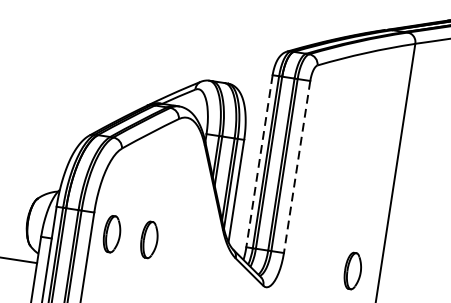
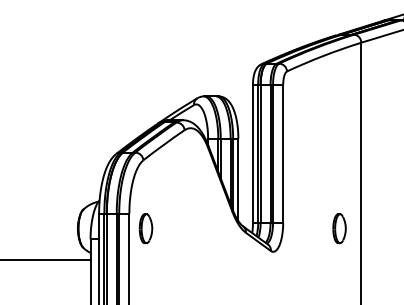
line: (258, 162) -> (252, 154), dashed -> solid
line: (297, 168) -> (283, 154), dashed -> solid
part: (148, 239) -> (175, 228), removed

